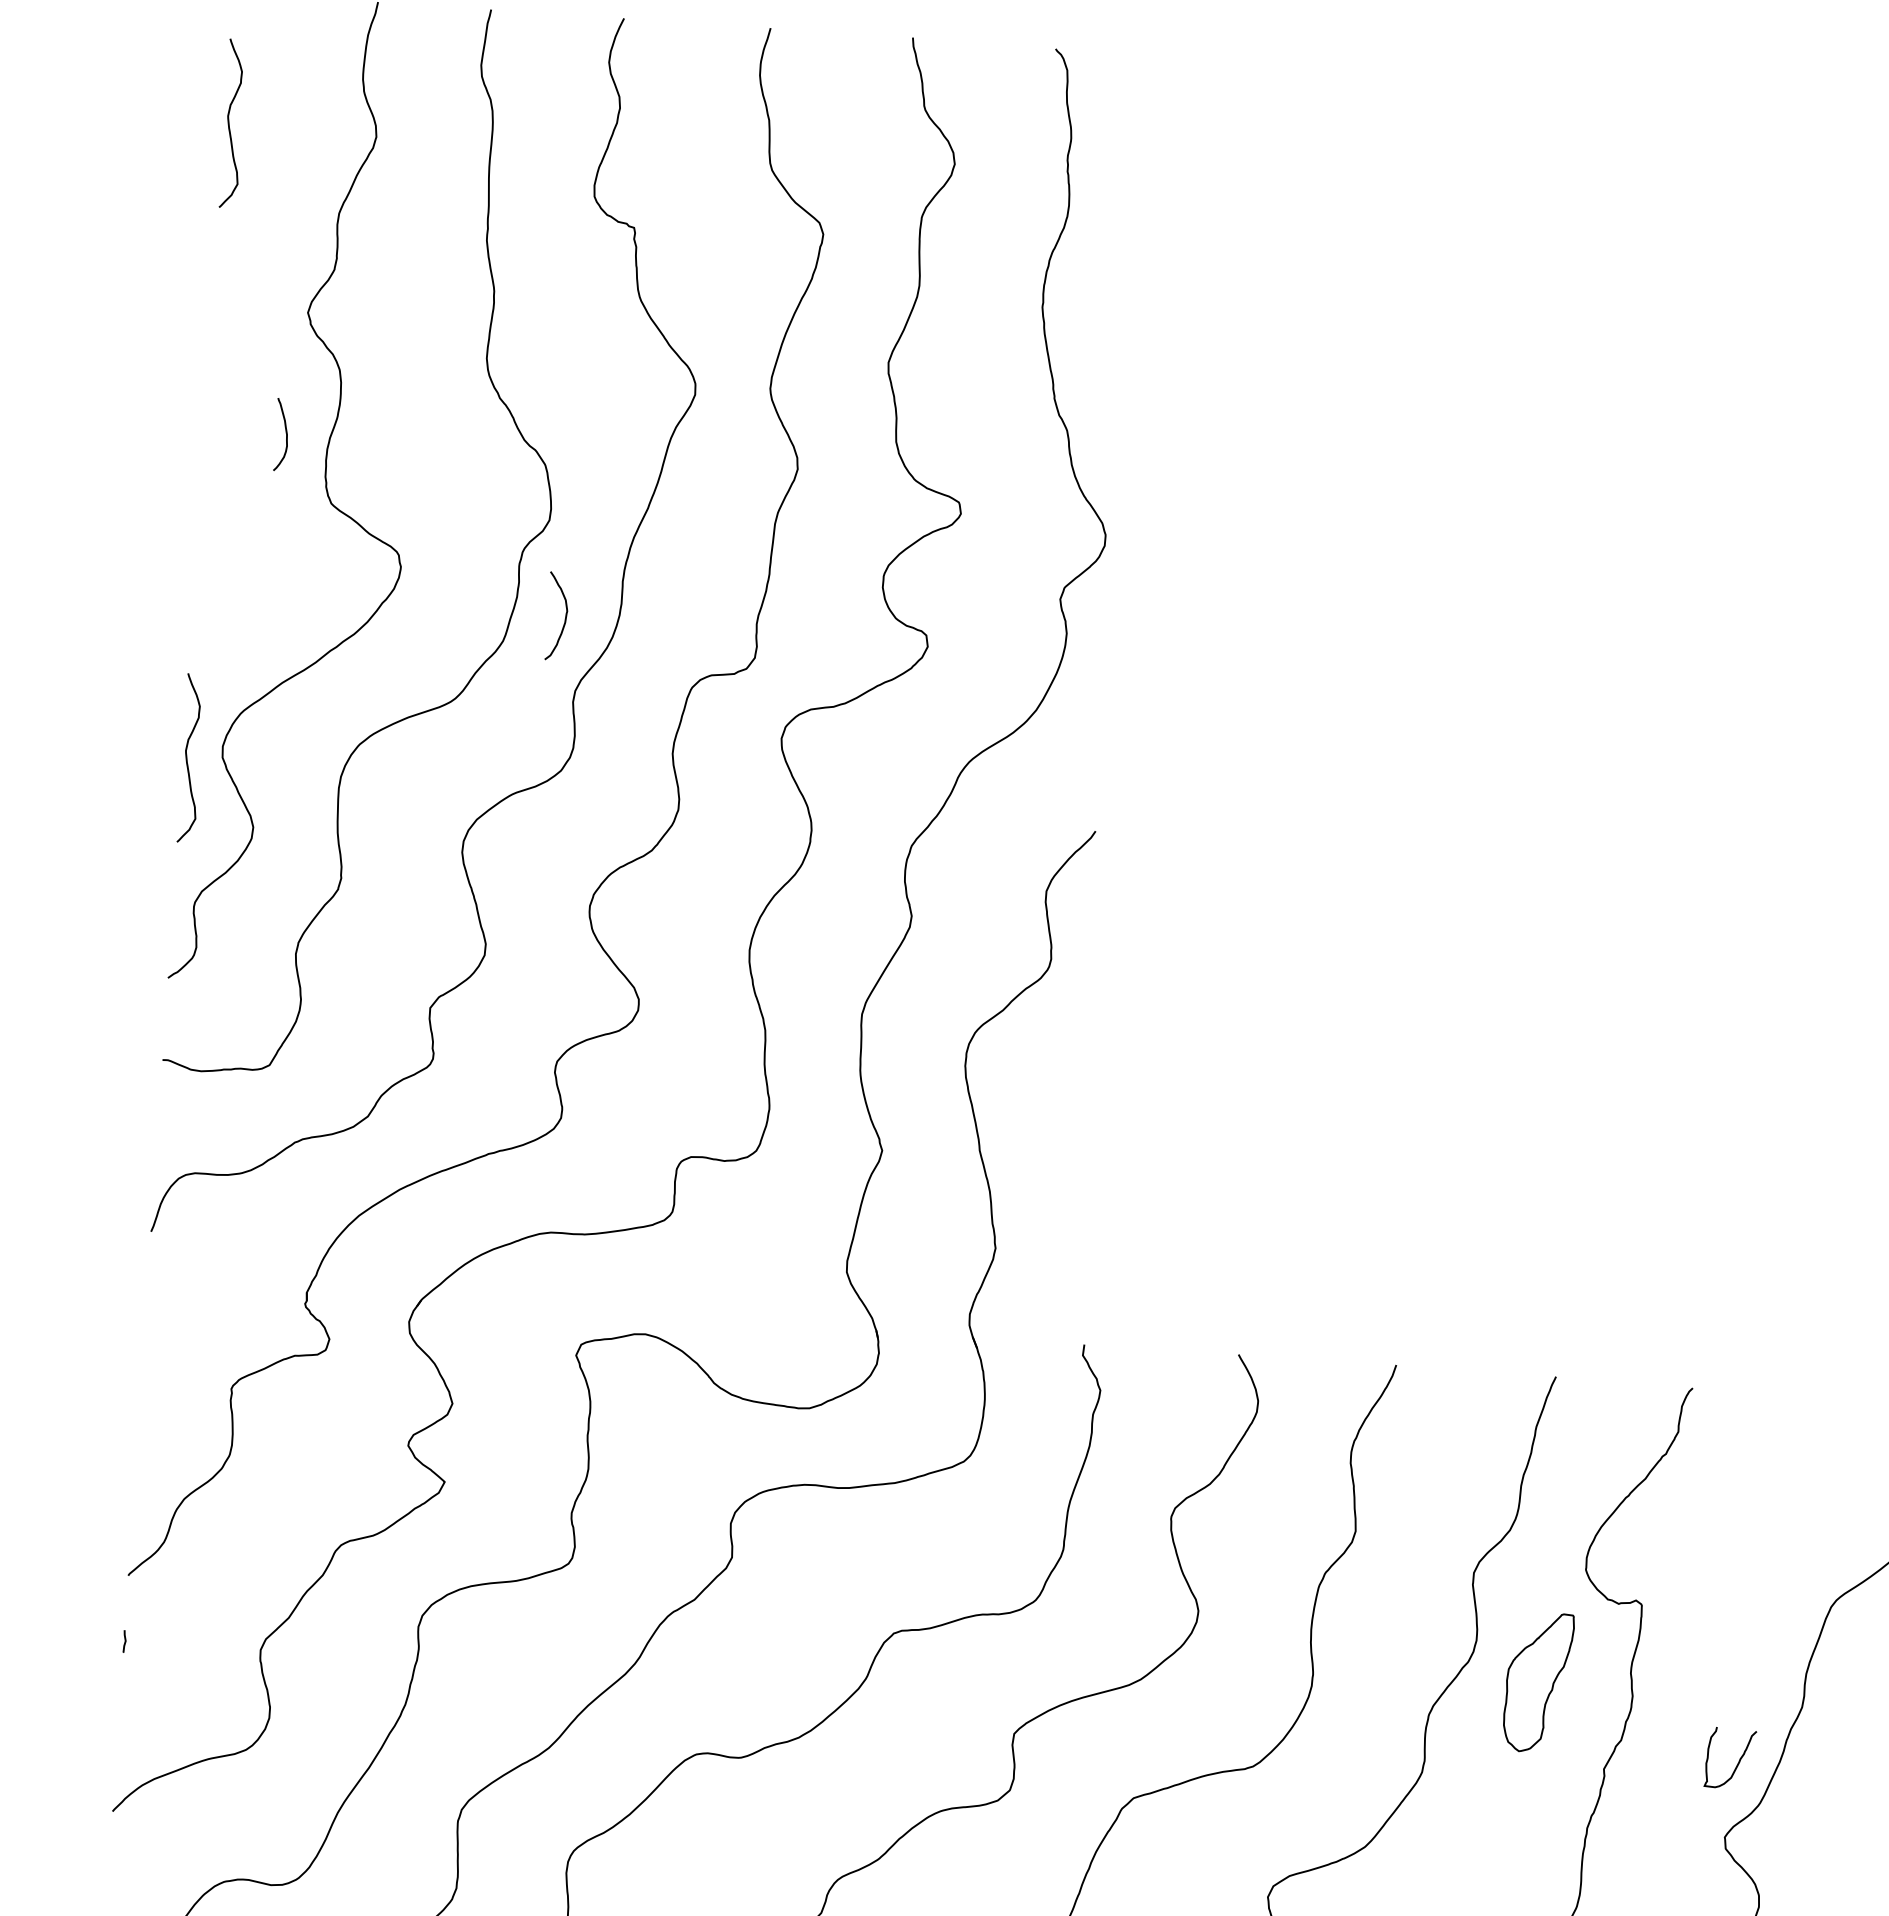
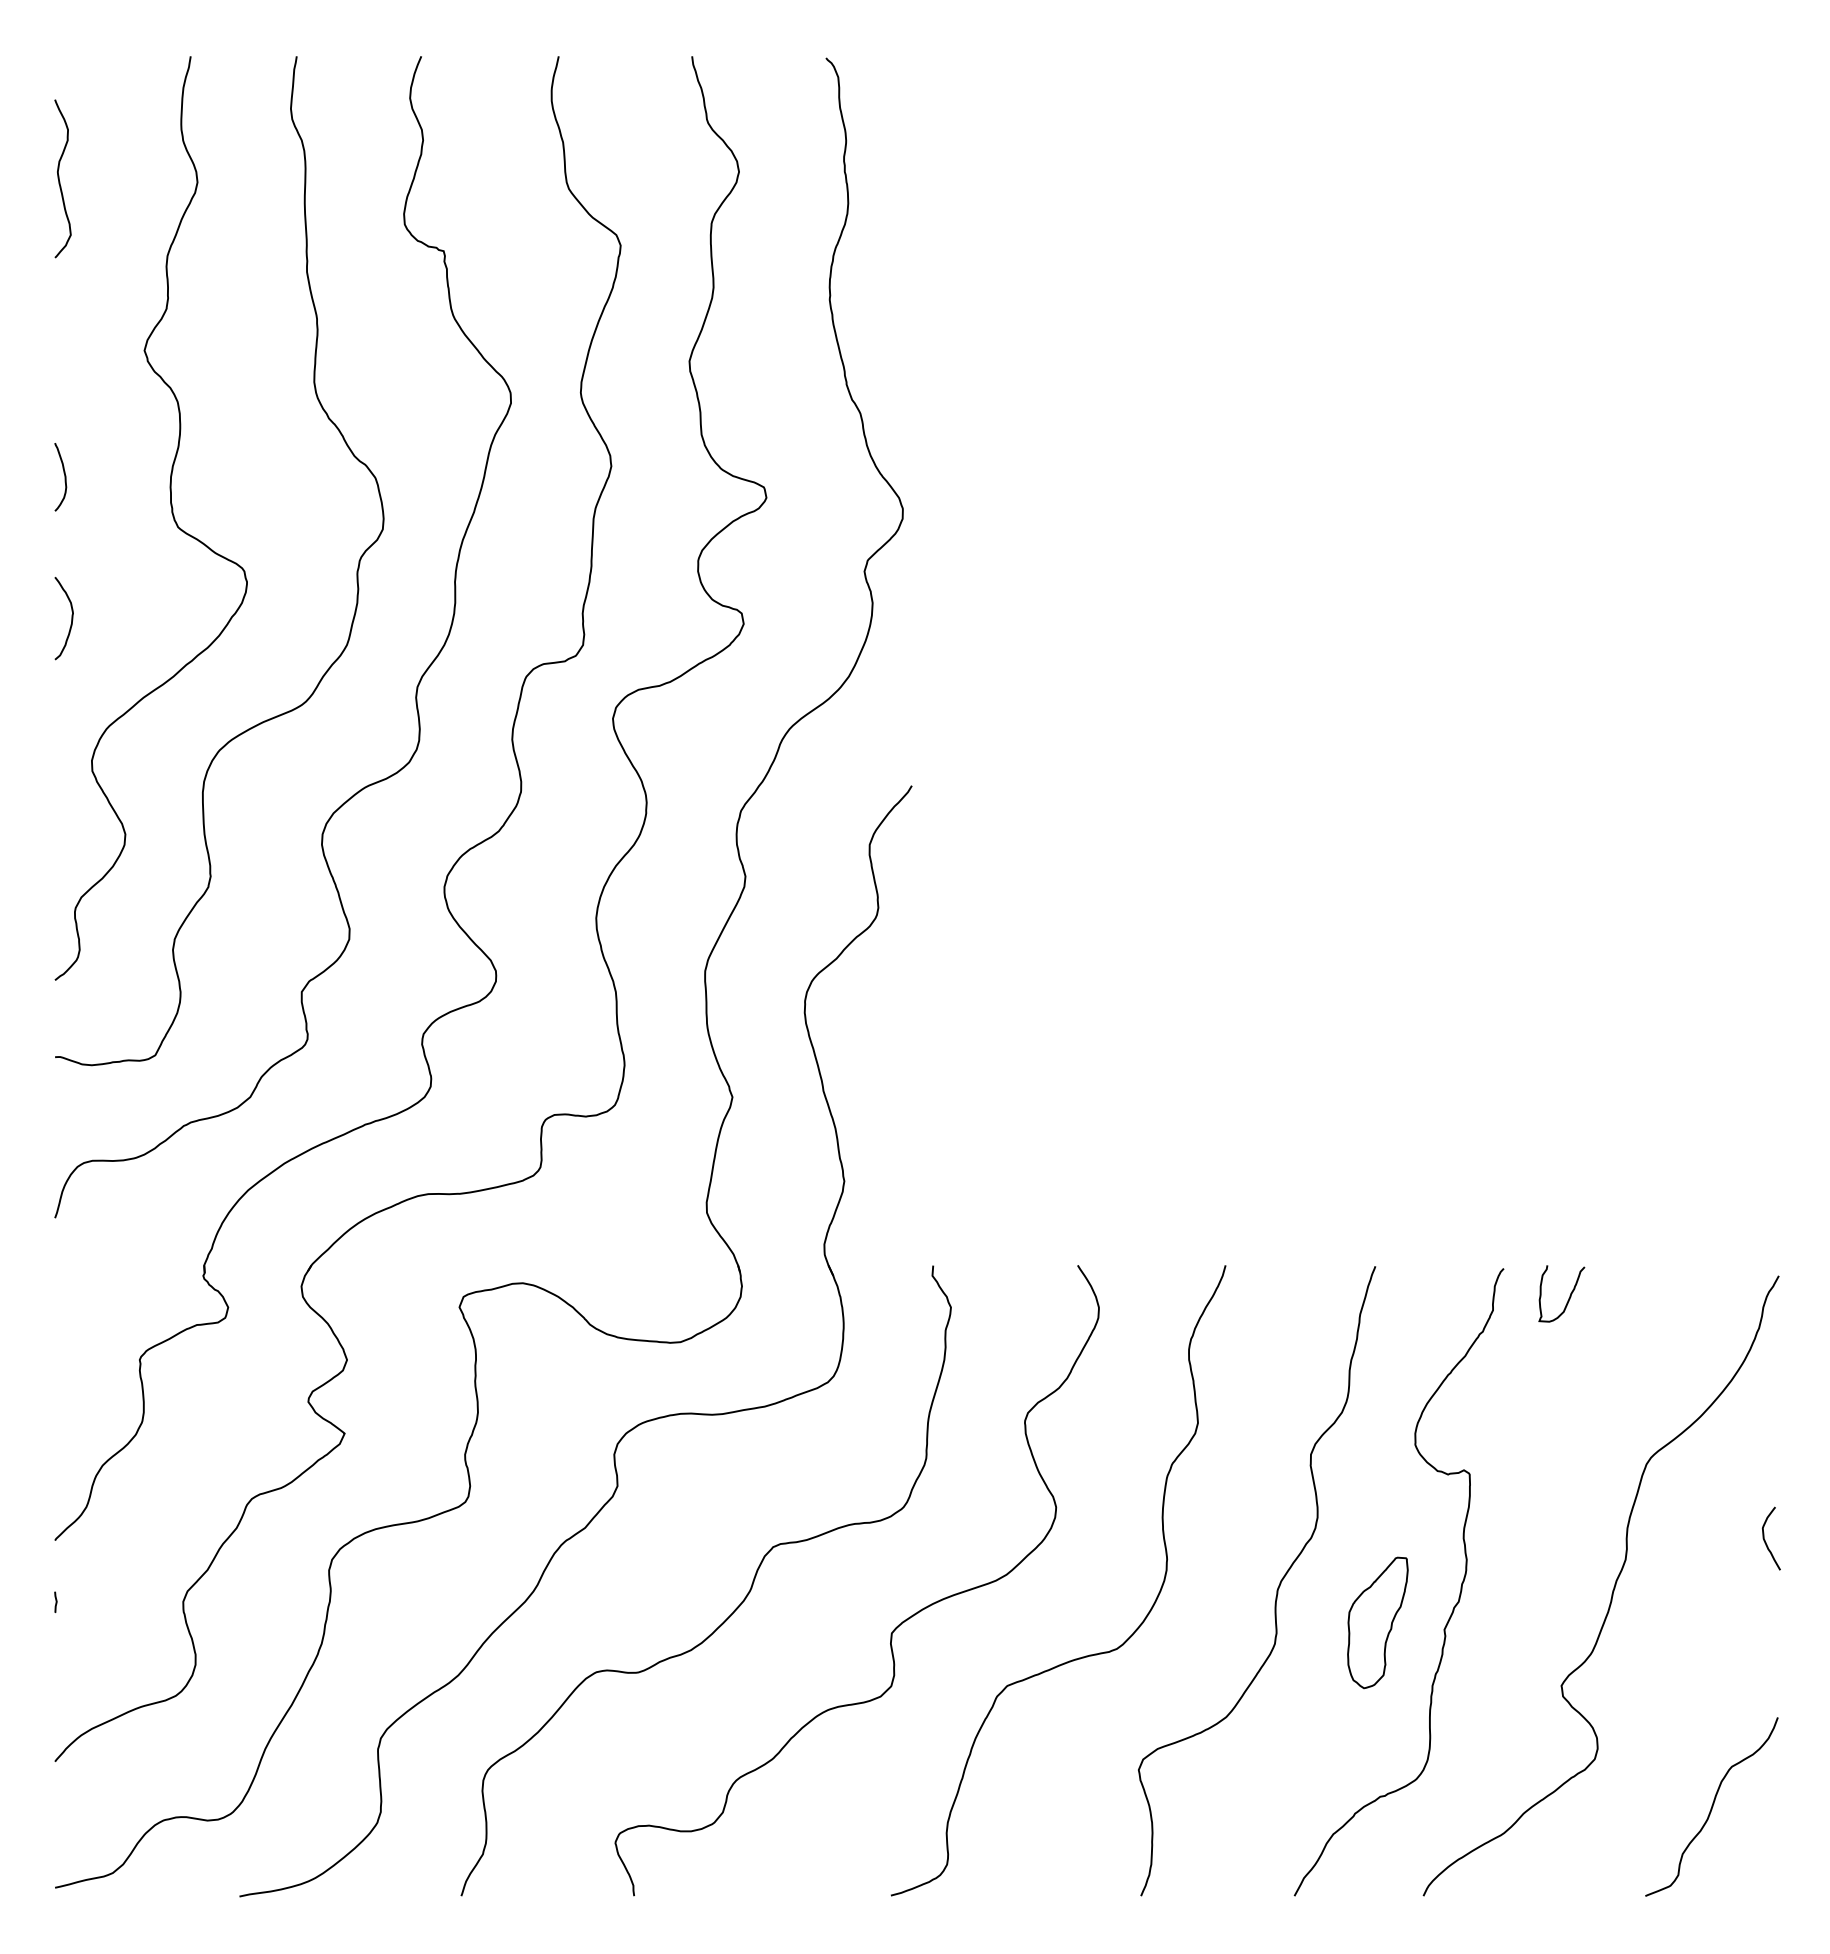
curve: (285, 435) -> (64, 477), moved
curve: (565, 616) -> (71, 618), moved
curve: (187, 757) -> (59, 773), removed
part: (1537, 1682) -> (1377, 1622), moved
curve: (1738, 1760) -> (1569, 1295), moved

